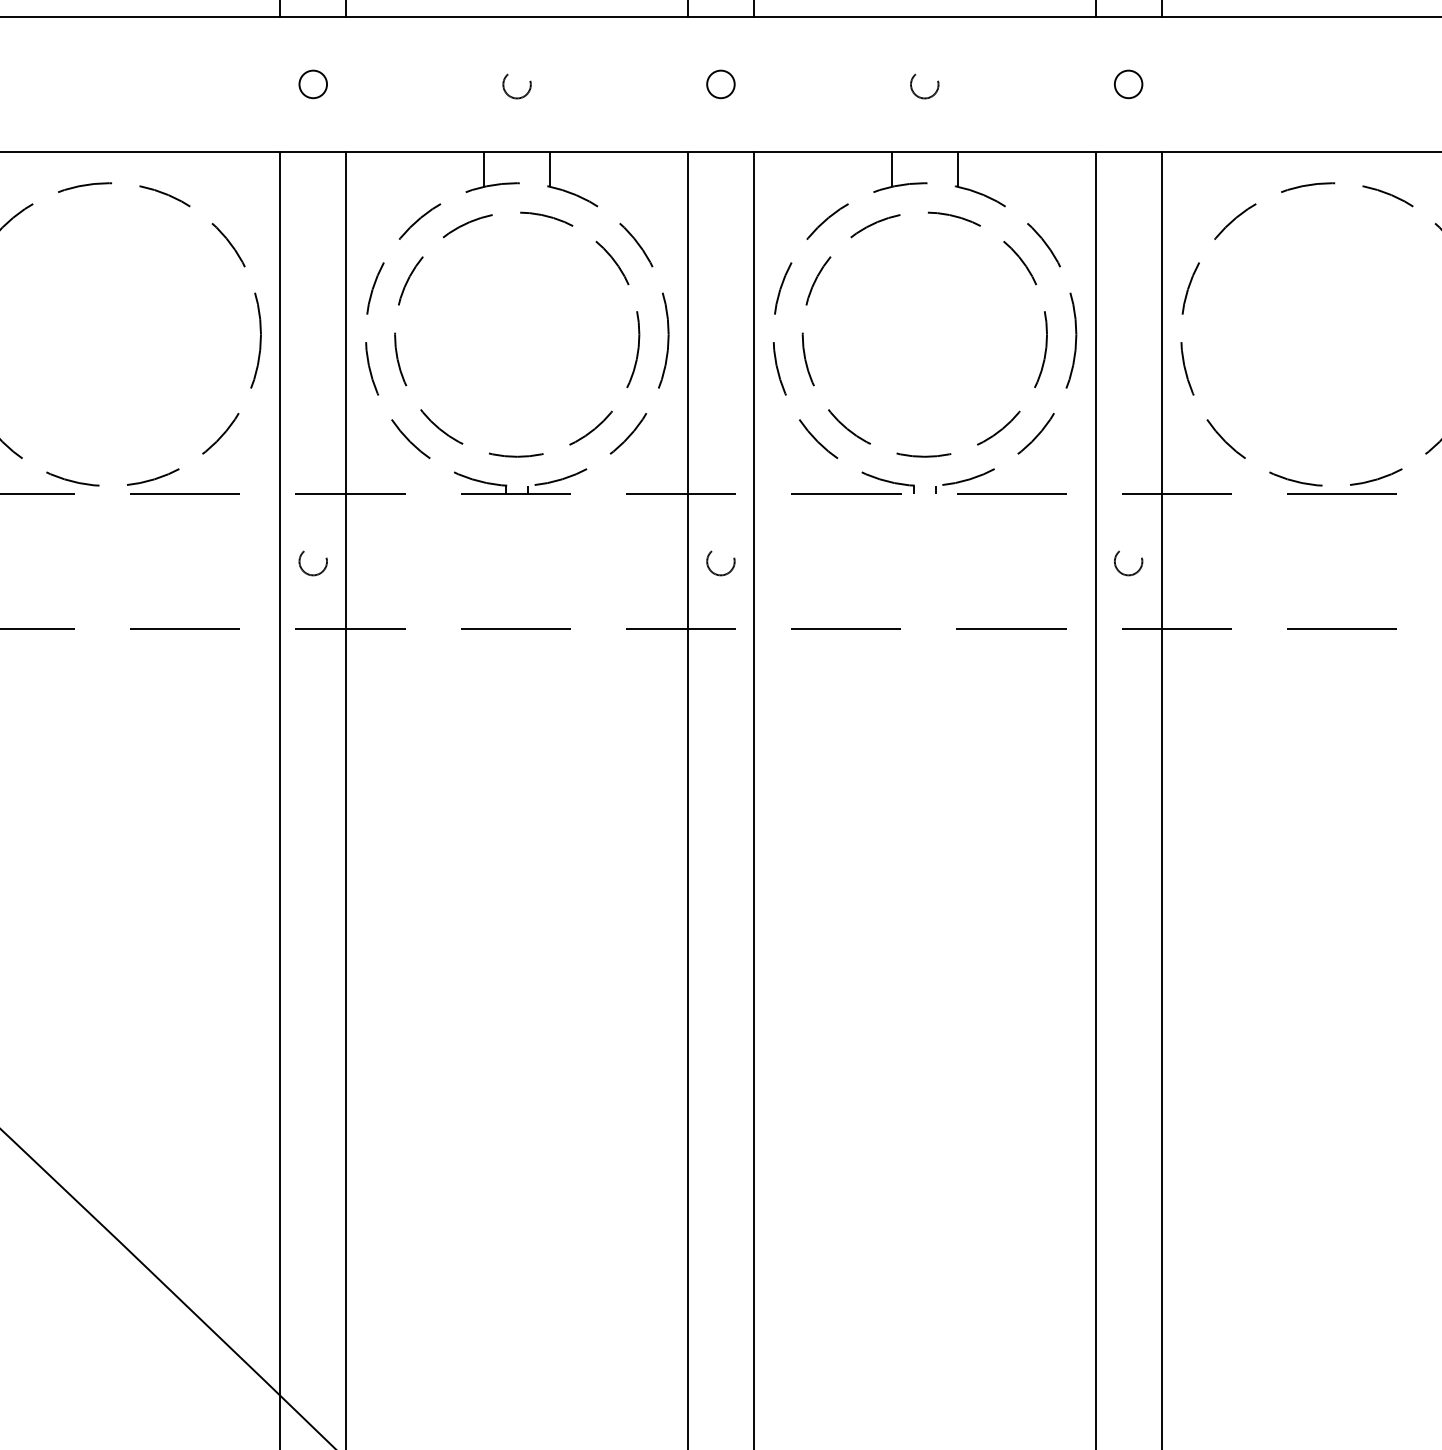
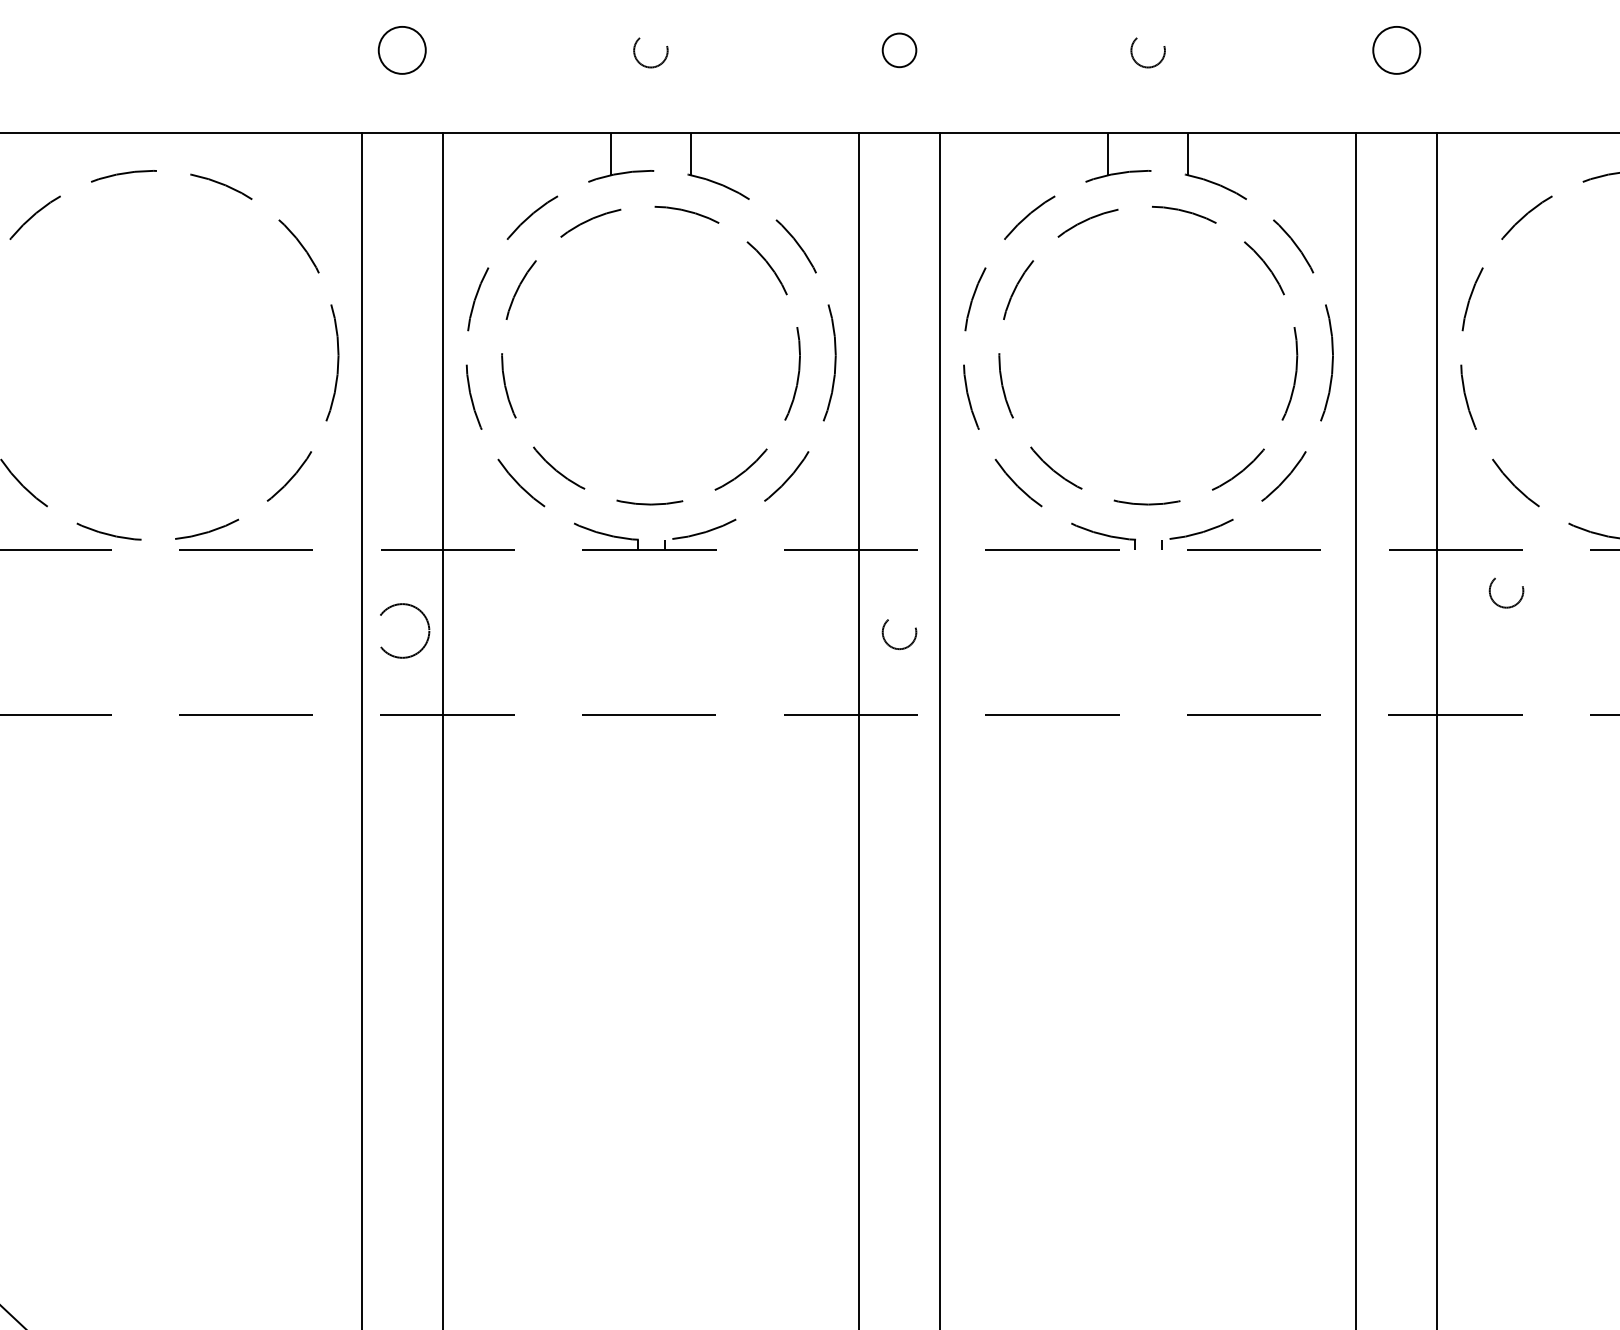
circle: (313, 84) -> (402, 50), size x1.4
circle: (1128, 84) -> (1396, 50), size x1.4
circle: (312, 563) -> (401, 634), size x1.6
circle: (1128, 563) -> (1506, 593), moved

